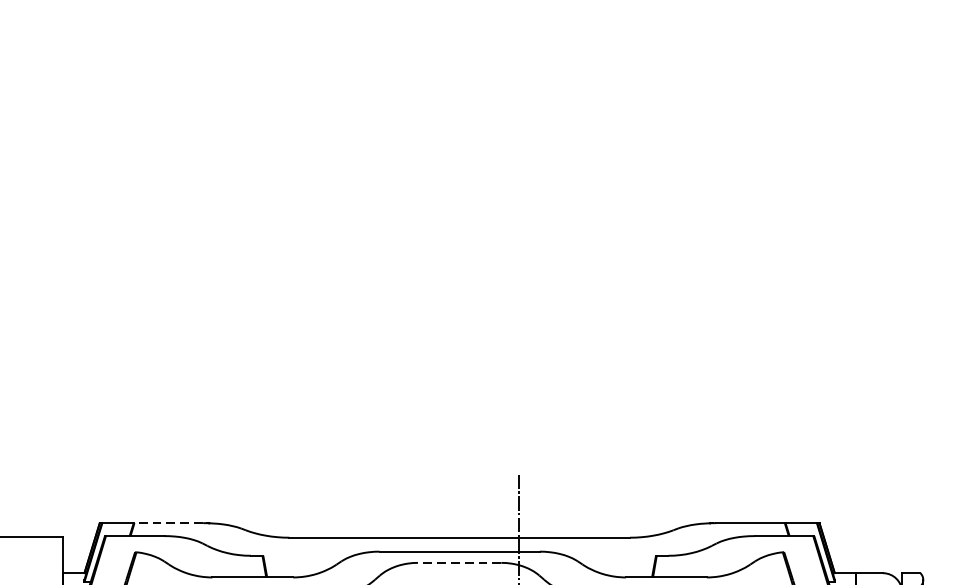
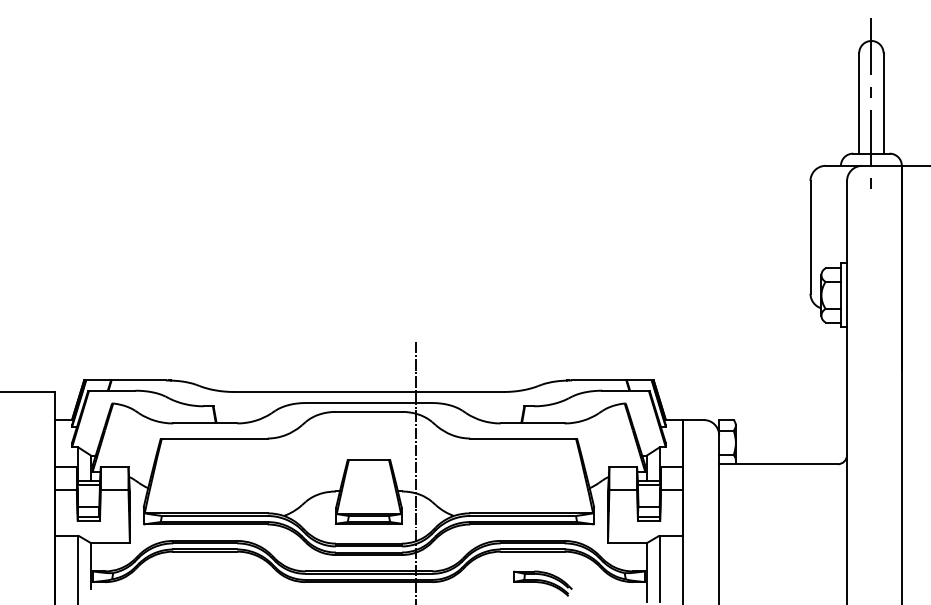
line: (168, 523) -> (138, 380), dashed -> solid
line: (459, 562) -> (368, 411), dashed -> solid

